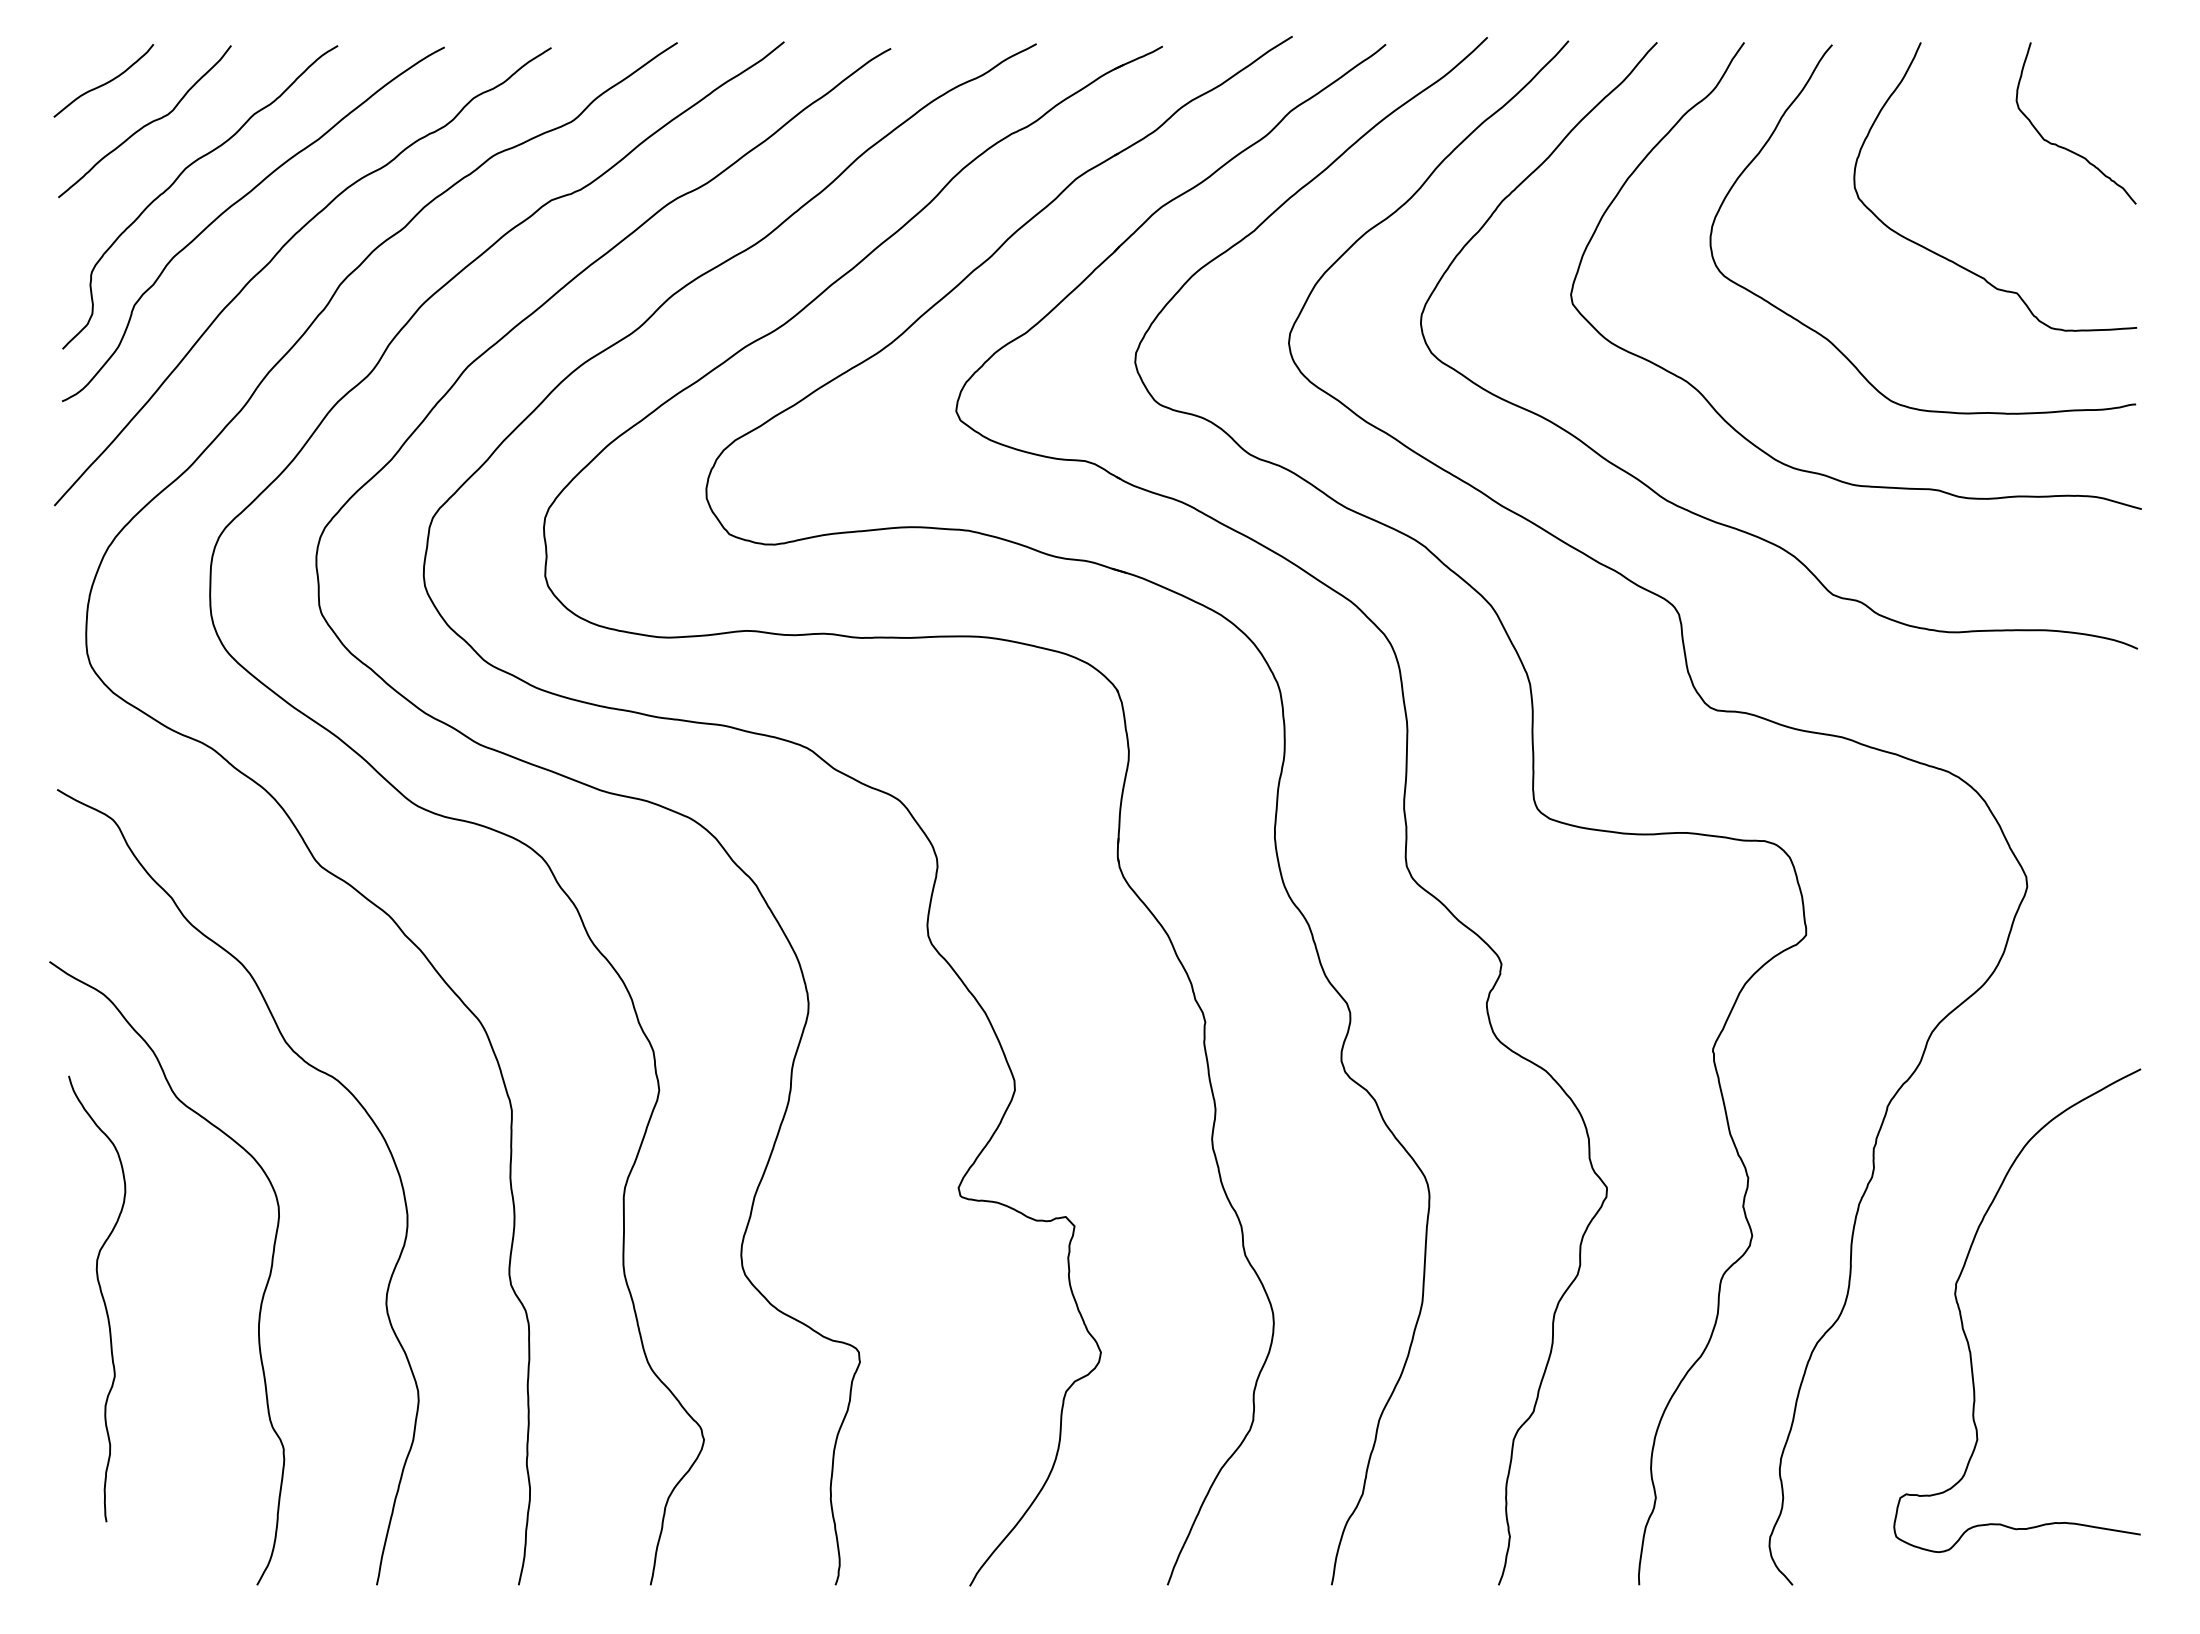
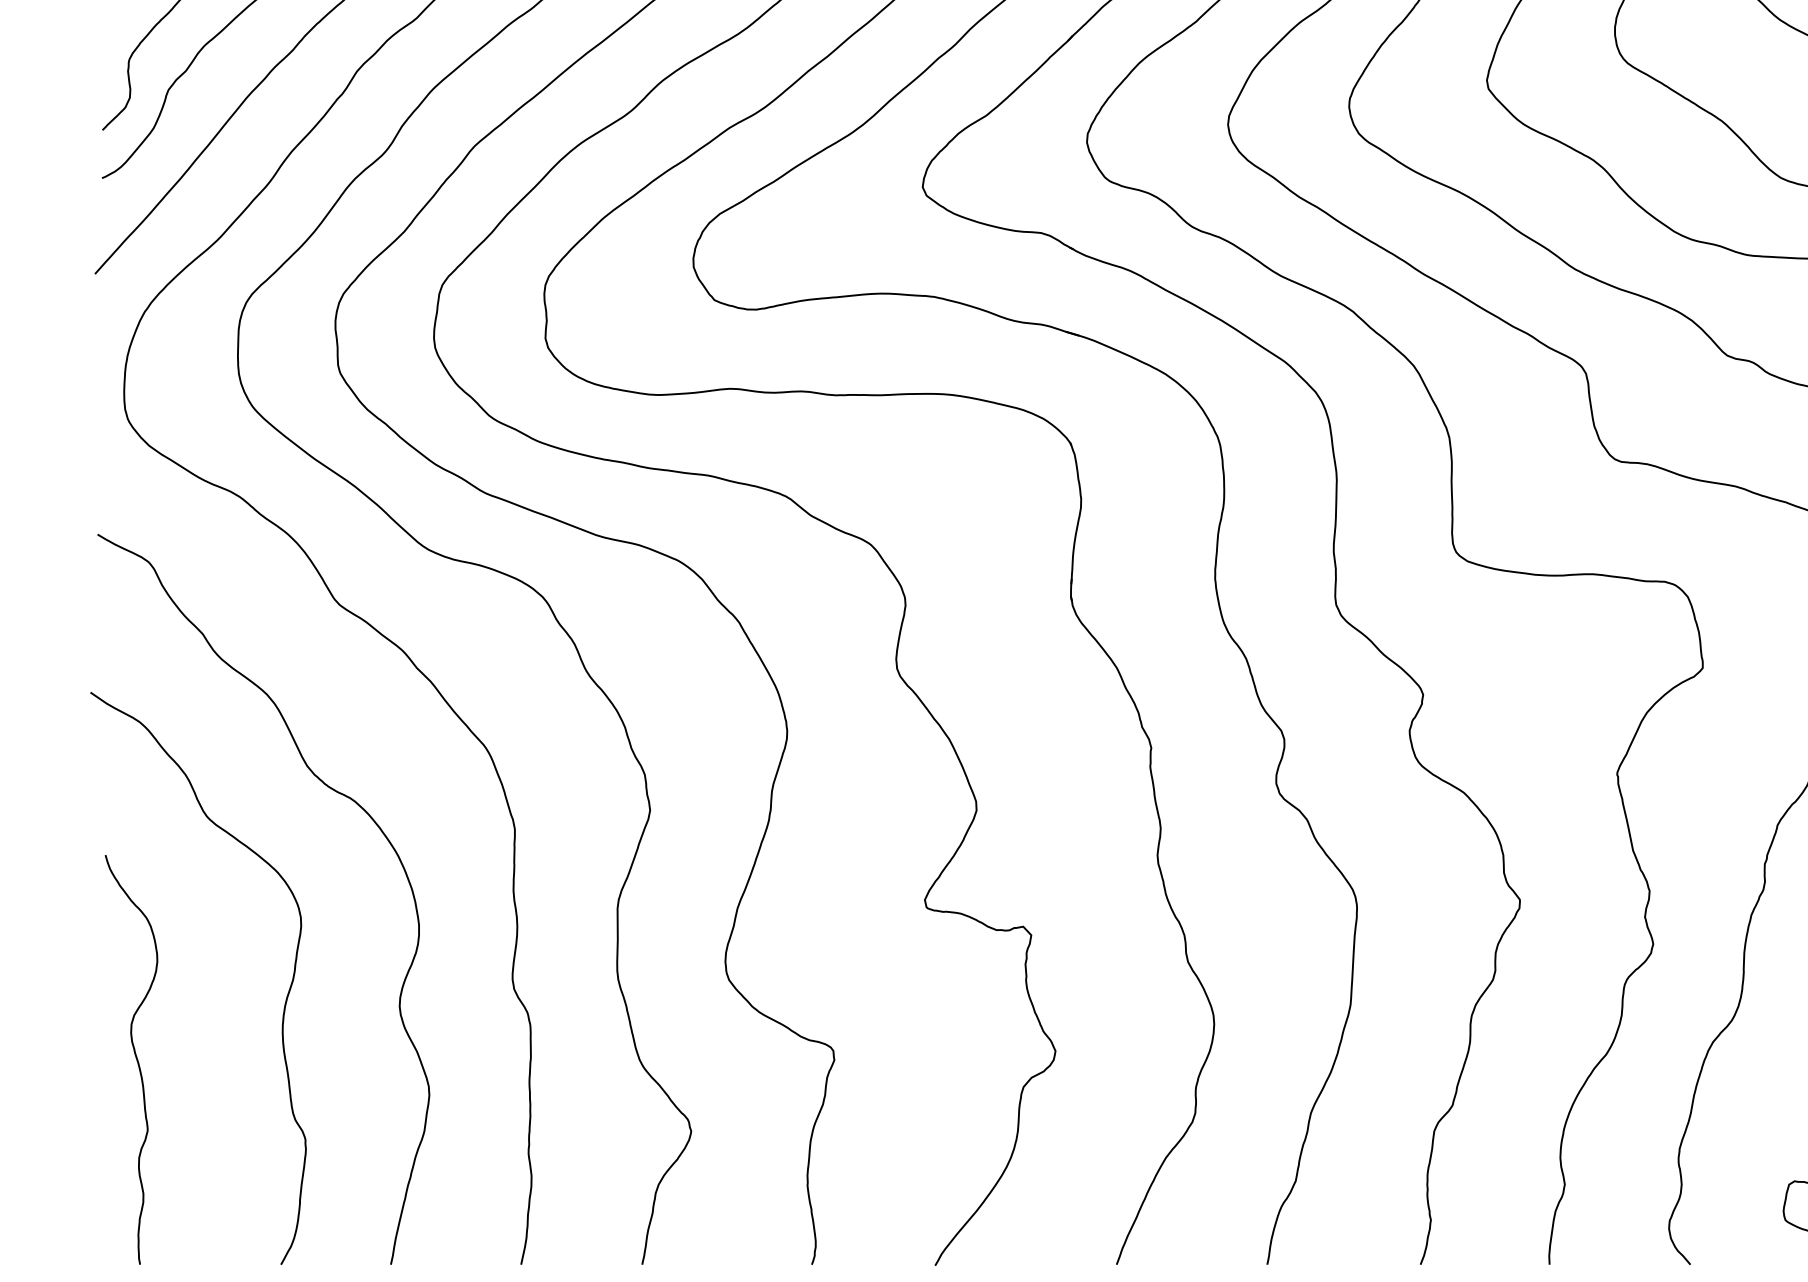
curve: (101, 1296) -> (135, 1057), moved

